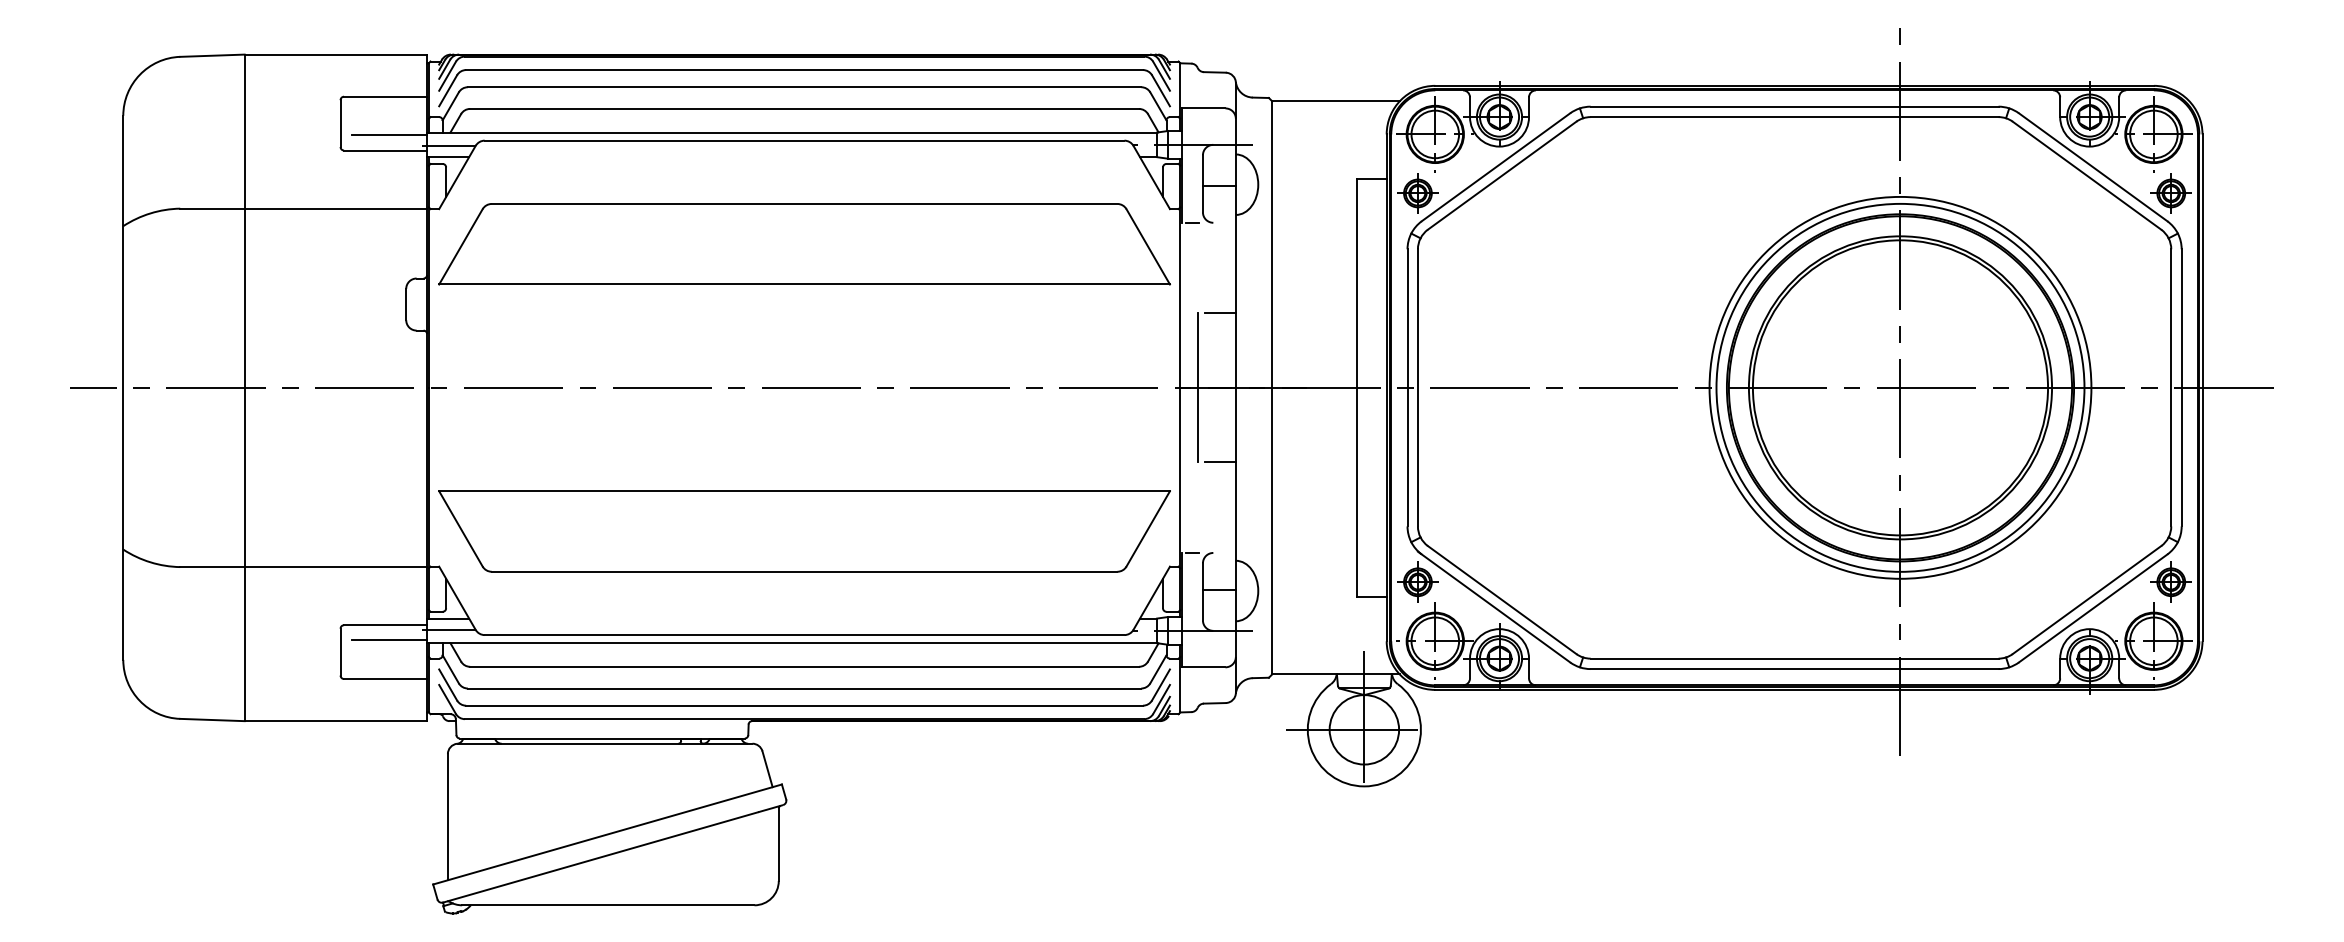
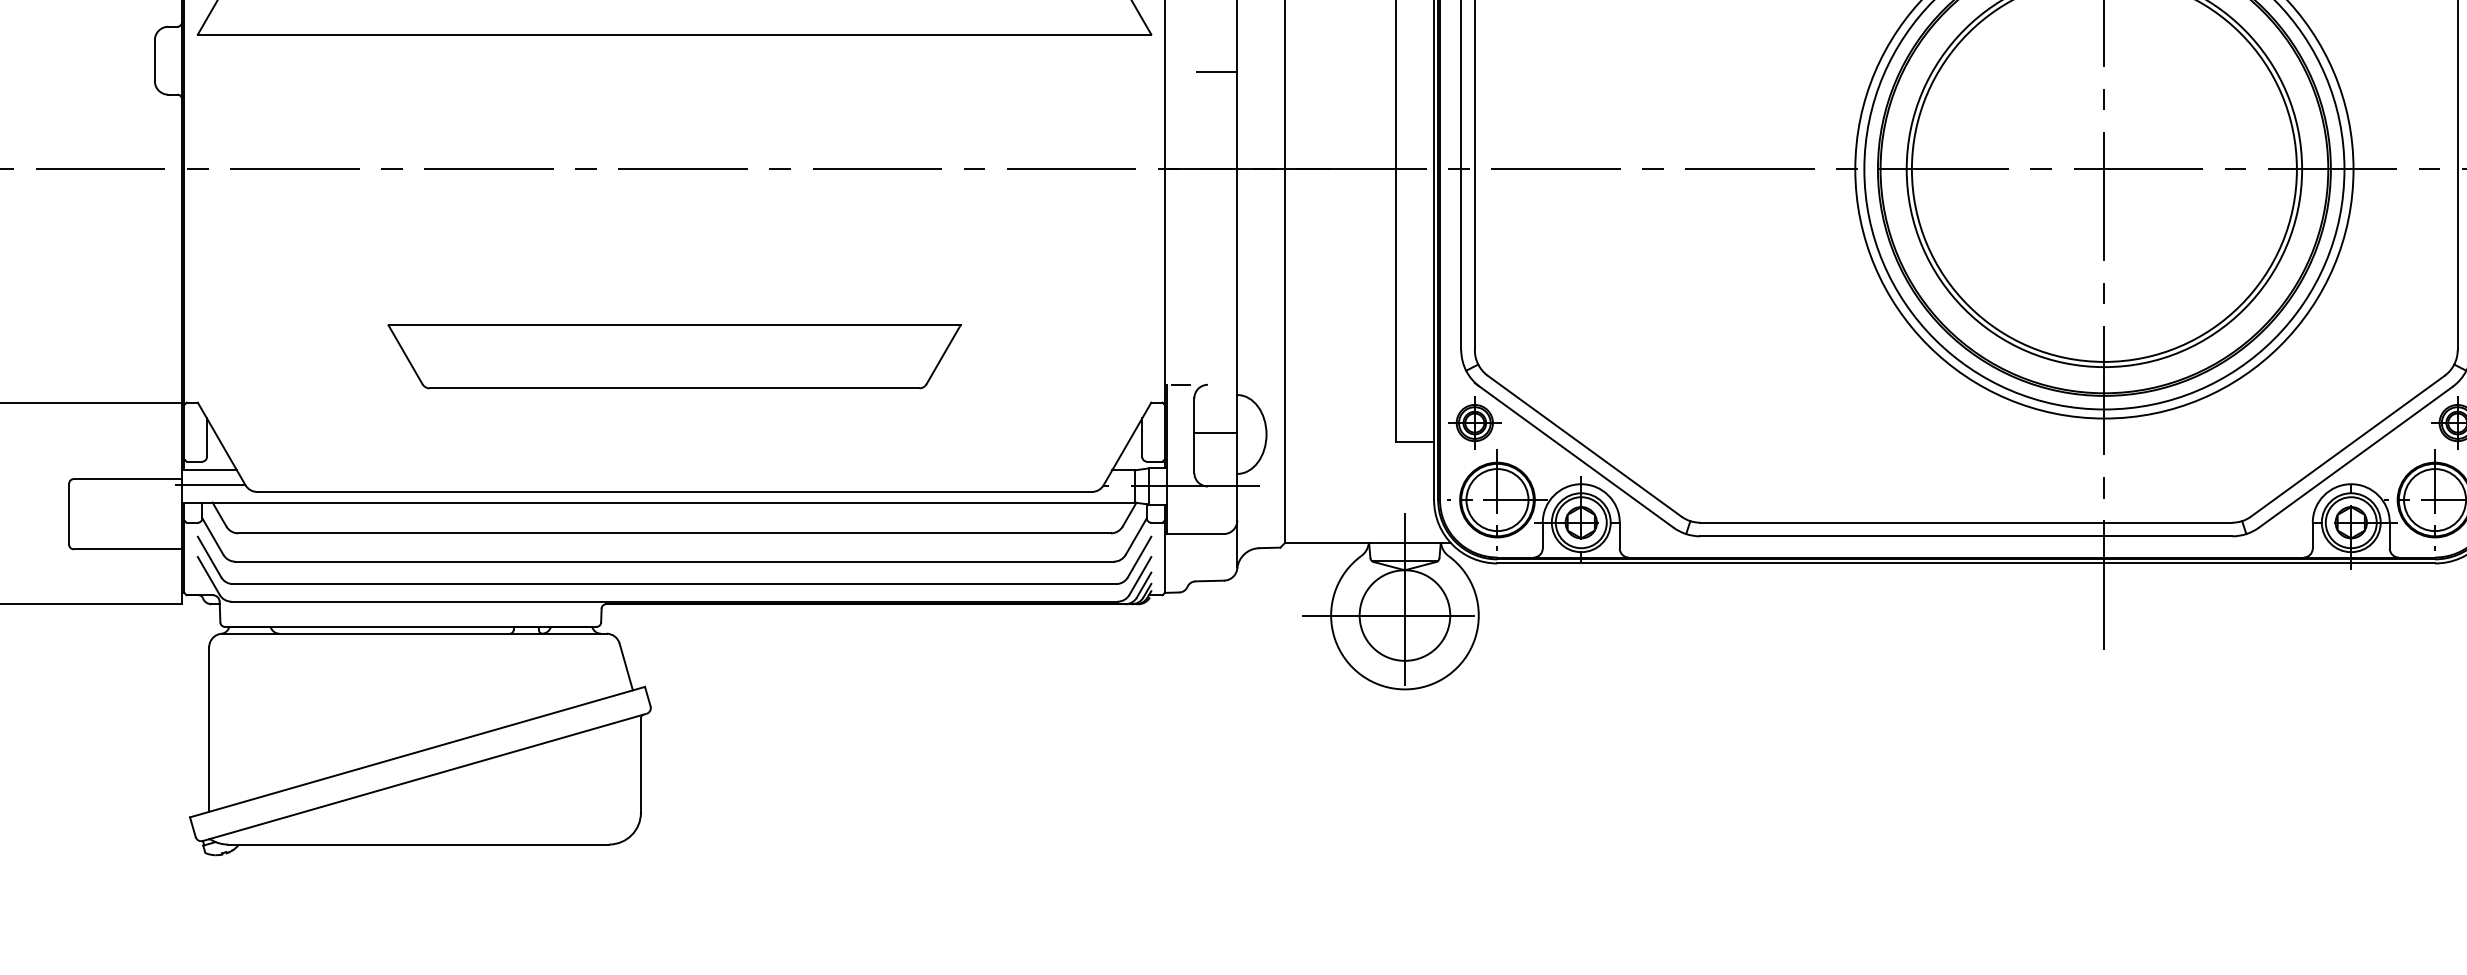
line: (1197, 387) -> (1187, 168), removed
line: (1219, 462) -> (1215, 266), removed
part: (804, 531) -> (674, 356), size x0.6
line: (389, 640) -> (133, 499), removed

